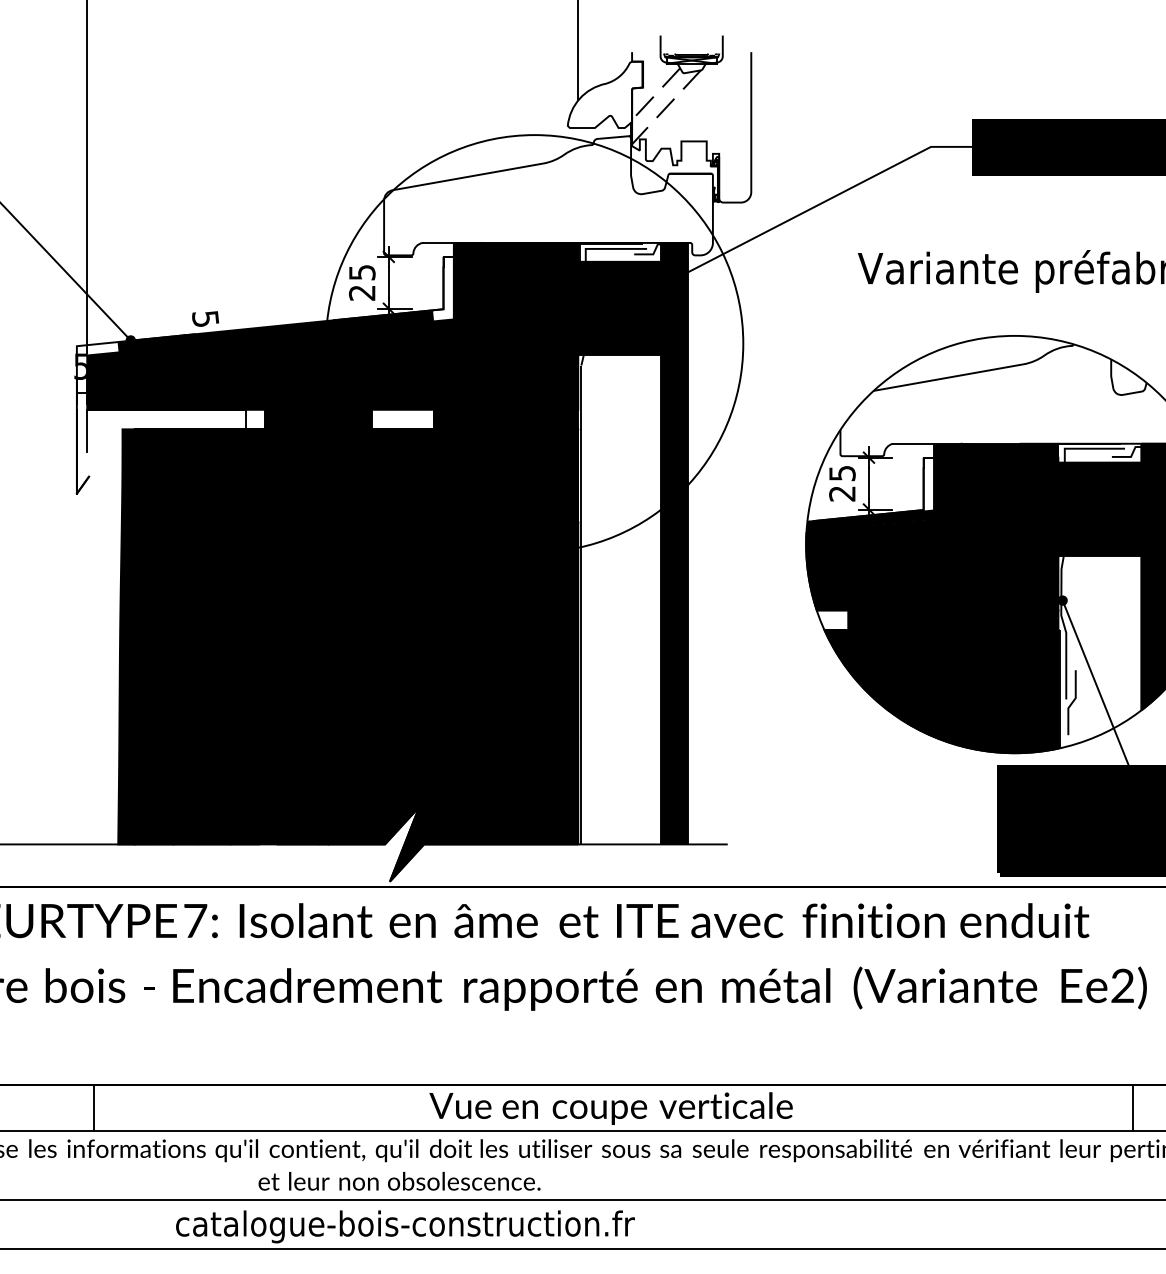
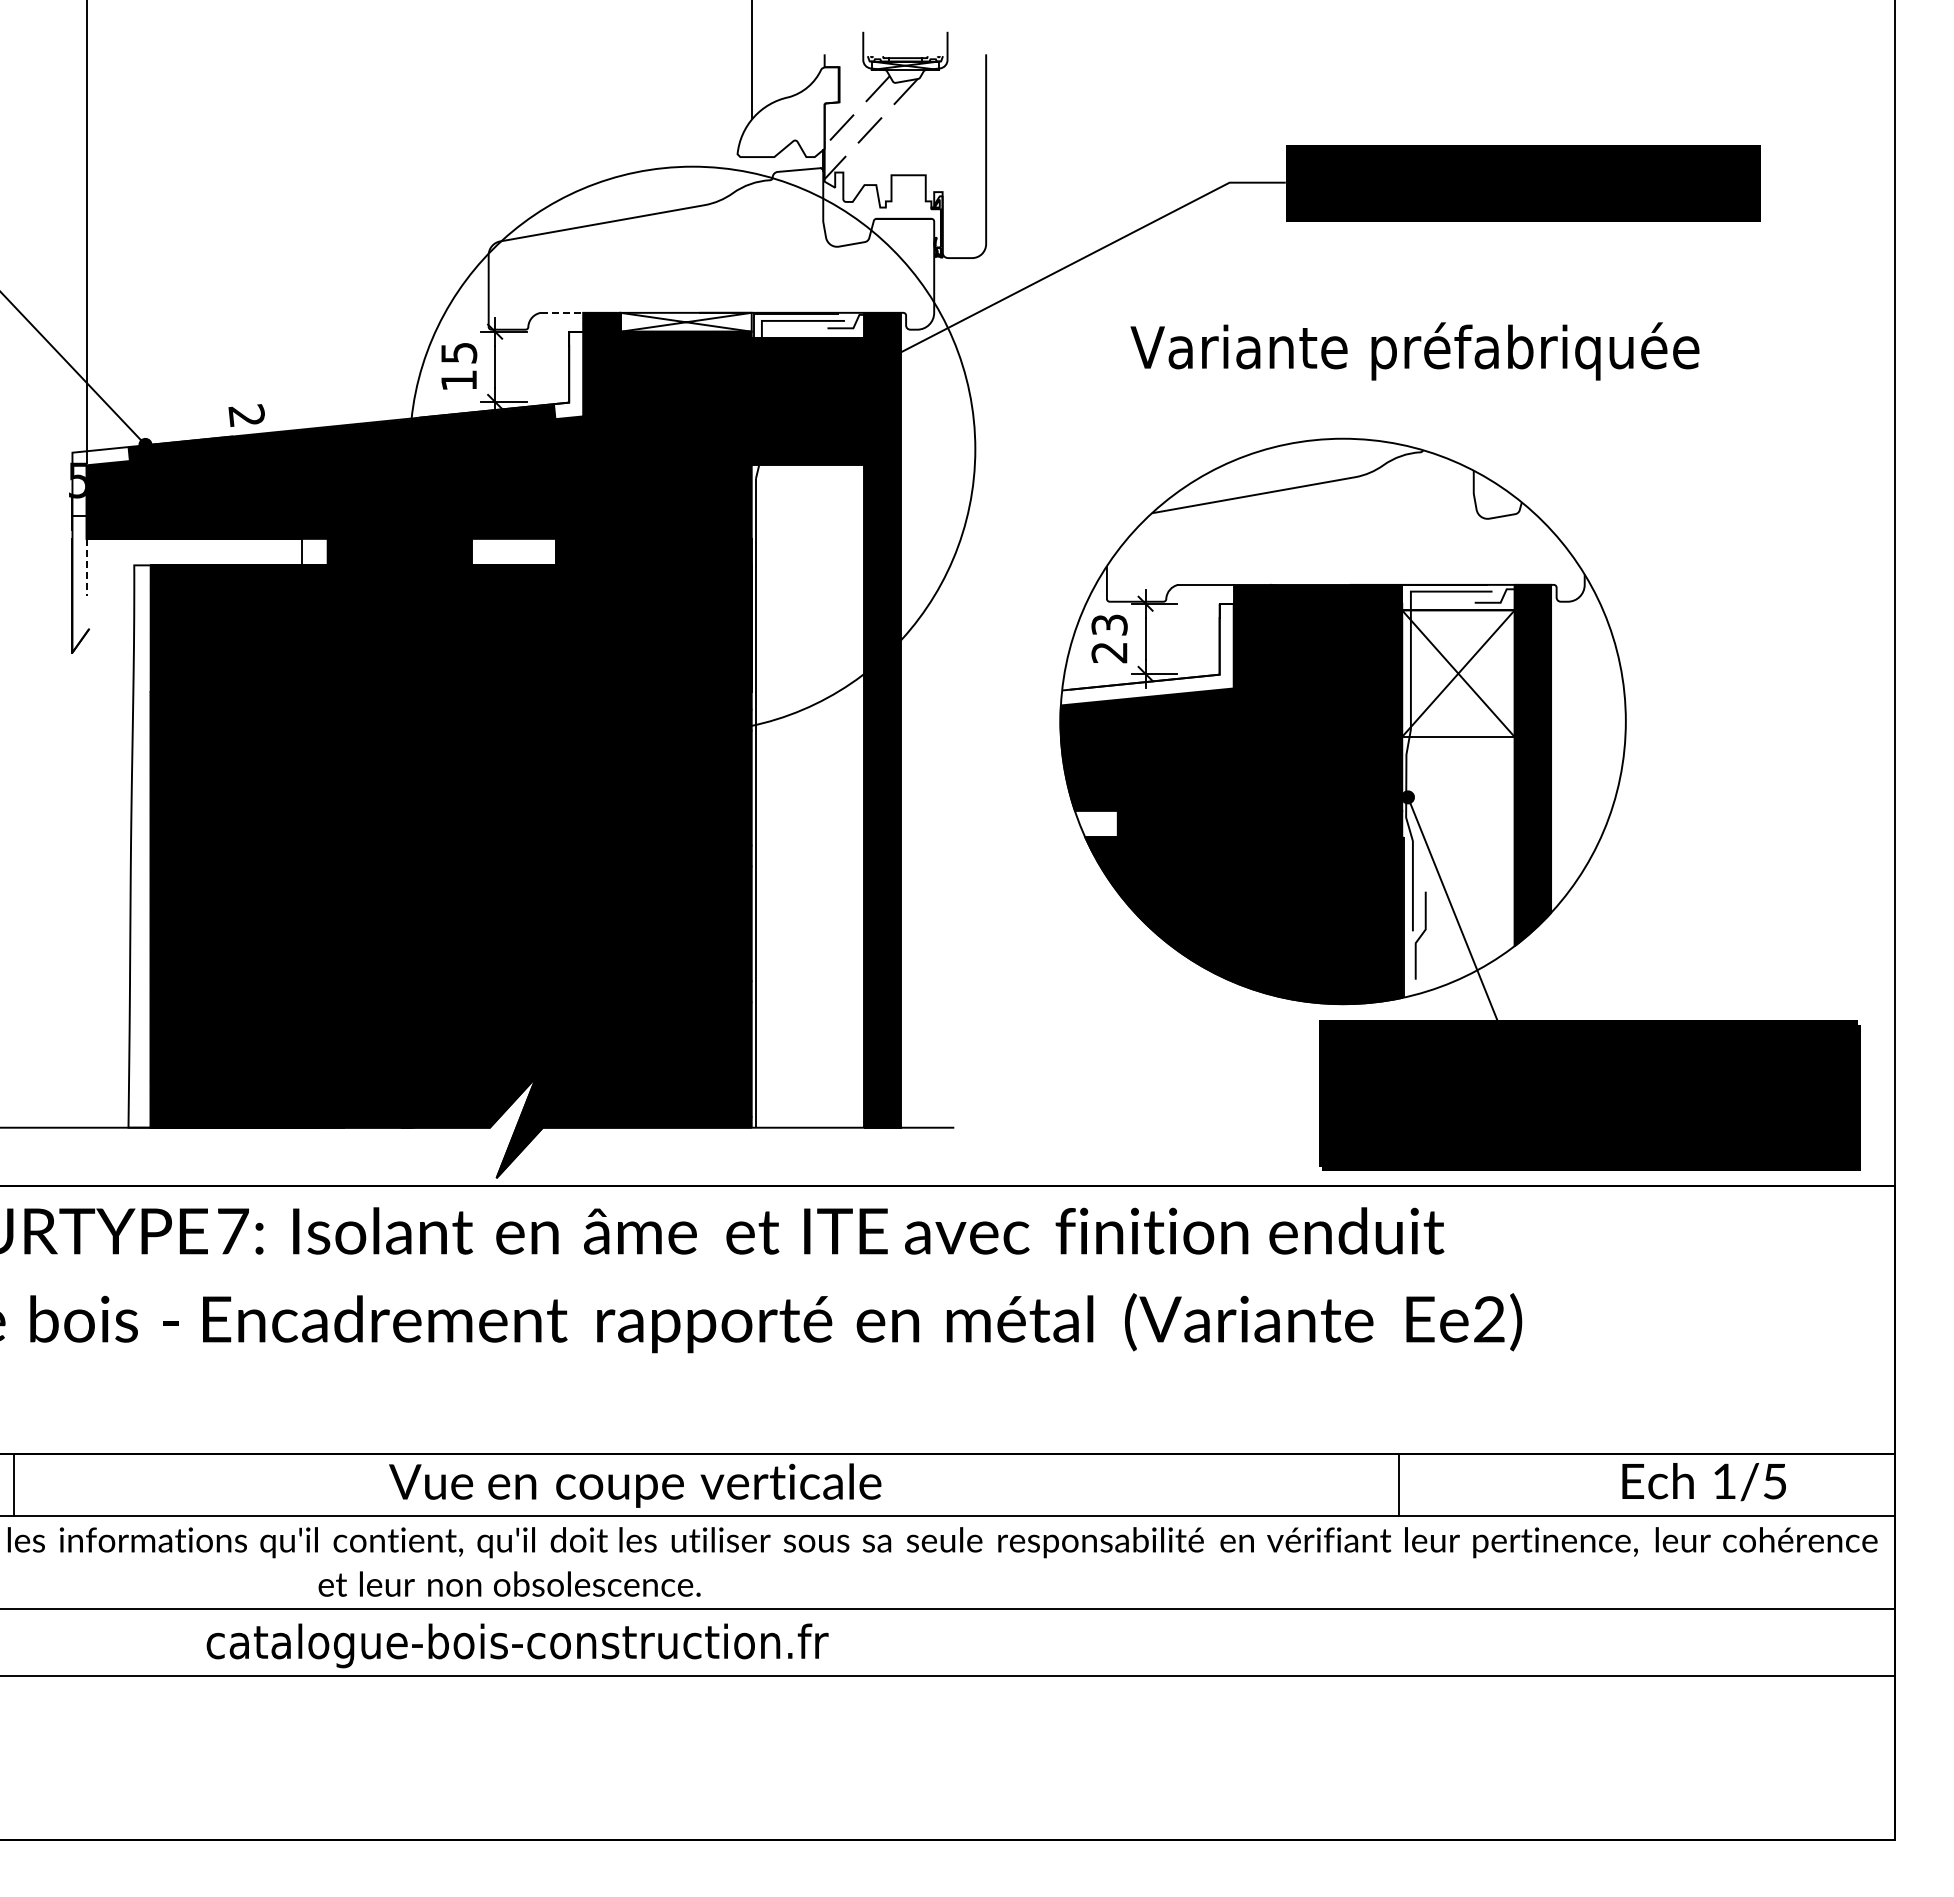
line: (438, 242) -> (562, 312), solid -> dashed
fill: (529, 249) -> (685, 321), removed
text: (361, 292) -> (458, 380), 25 -> 15
text: (205, 318) -> (246, 415), 5 -> 2
line: (87, 430) -> (86, 567), solid -> dashed
text: (842, 473) -> (1109, 624), 25 -> 23
fill: (1099, 509) -> (1458, 673), removed
fill: (869, 520) -> (1146, 689), removed
fill: (126, 636) -> (139, 846), removed
line: (94, 1107) -> (14, 1484), moved
line: (1132, 1107) -> (1398, 1484), moved
text: (611, 1108) -> (635, 1485), moved

